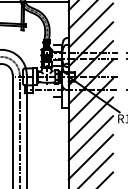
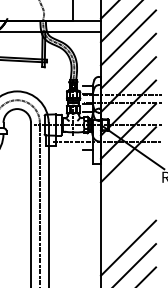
line: (90, 119) -> (128, 177), removed
line: (90, 138) -> (128, 201), removed
line: (90, 156) -> (128, 224), removed

